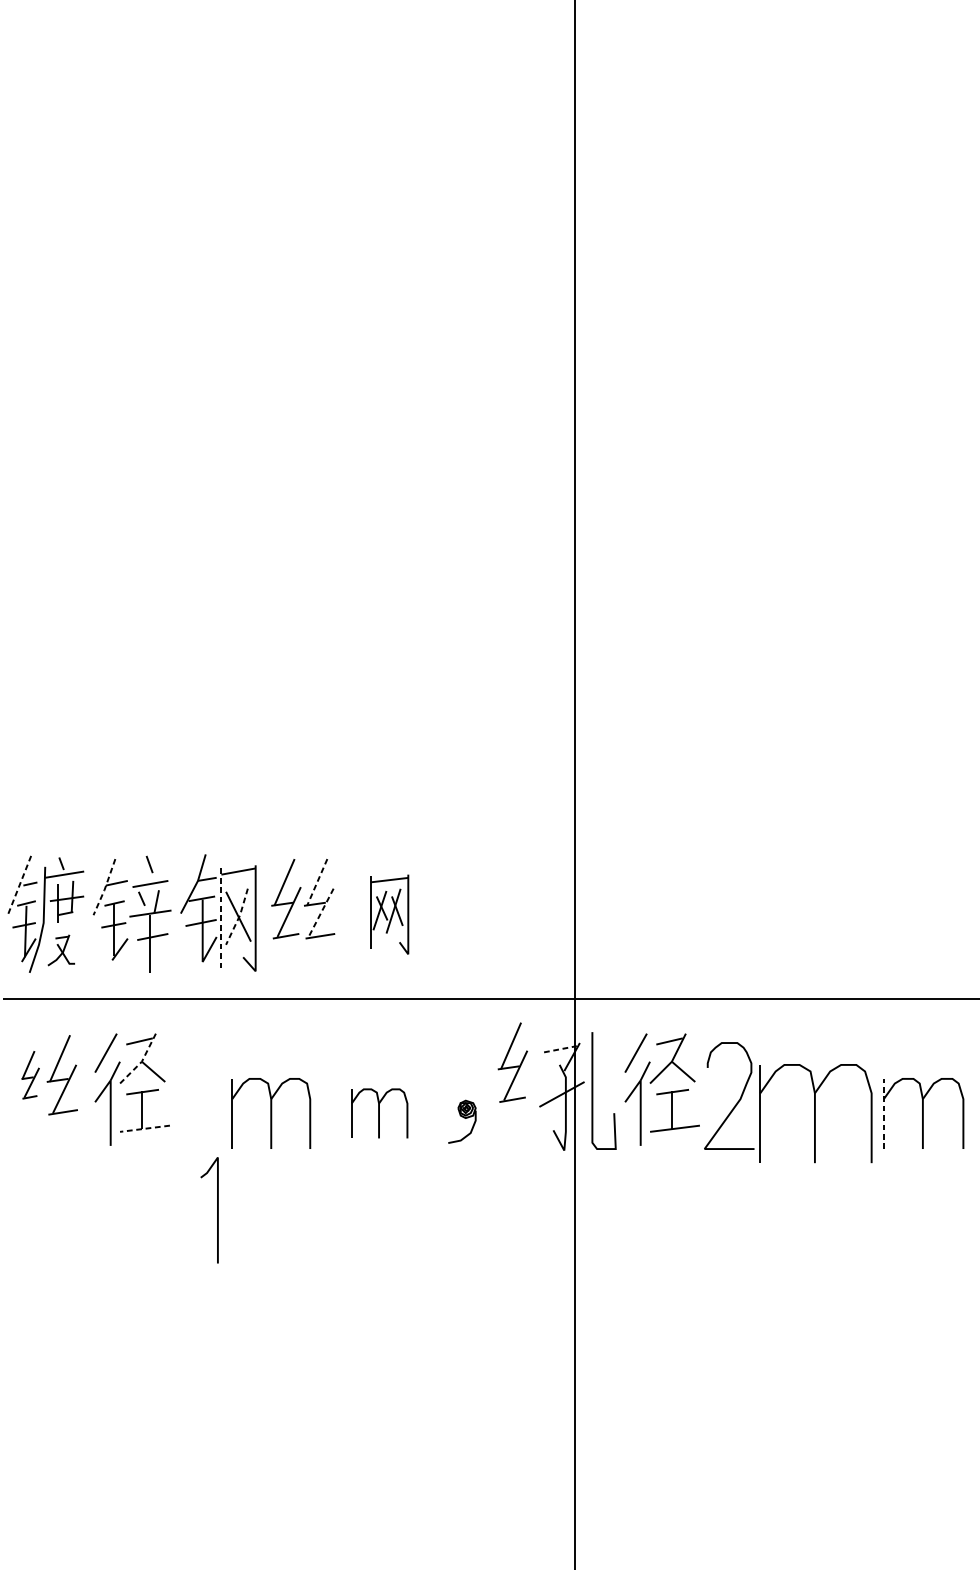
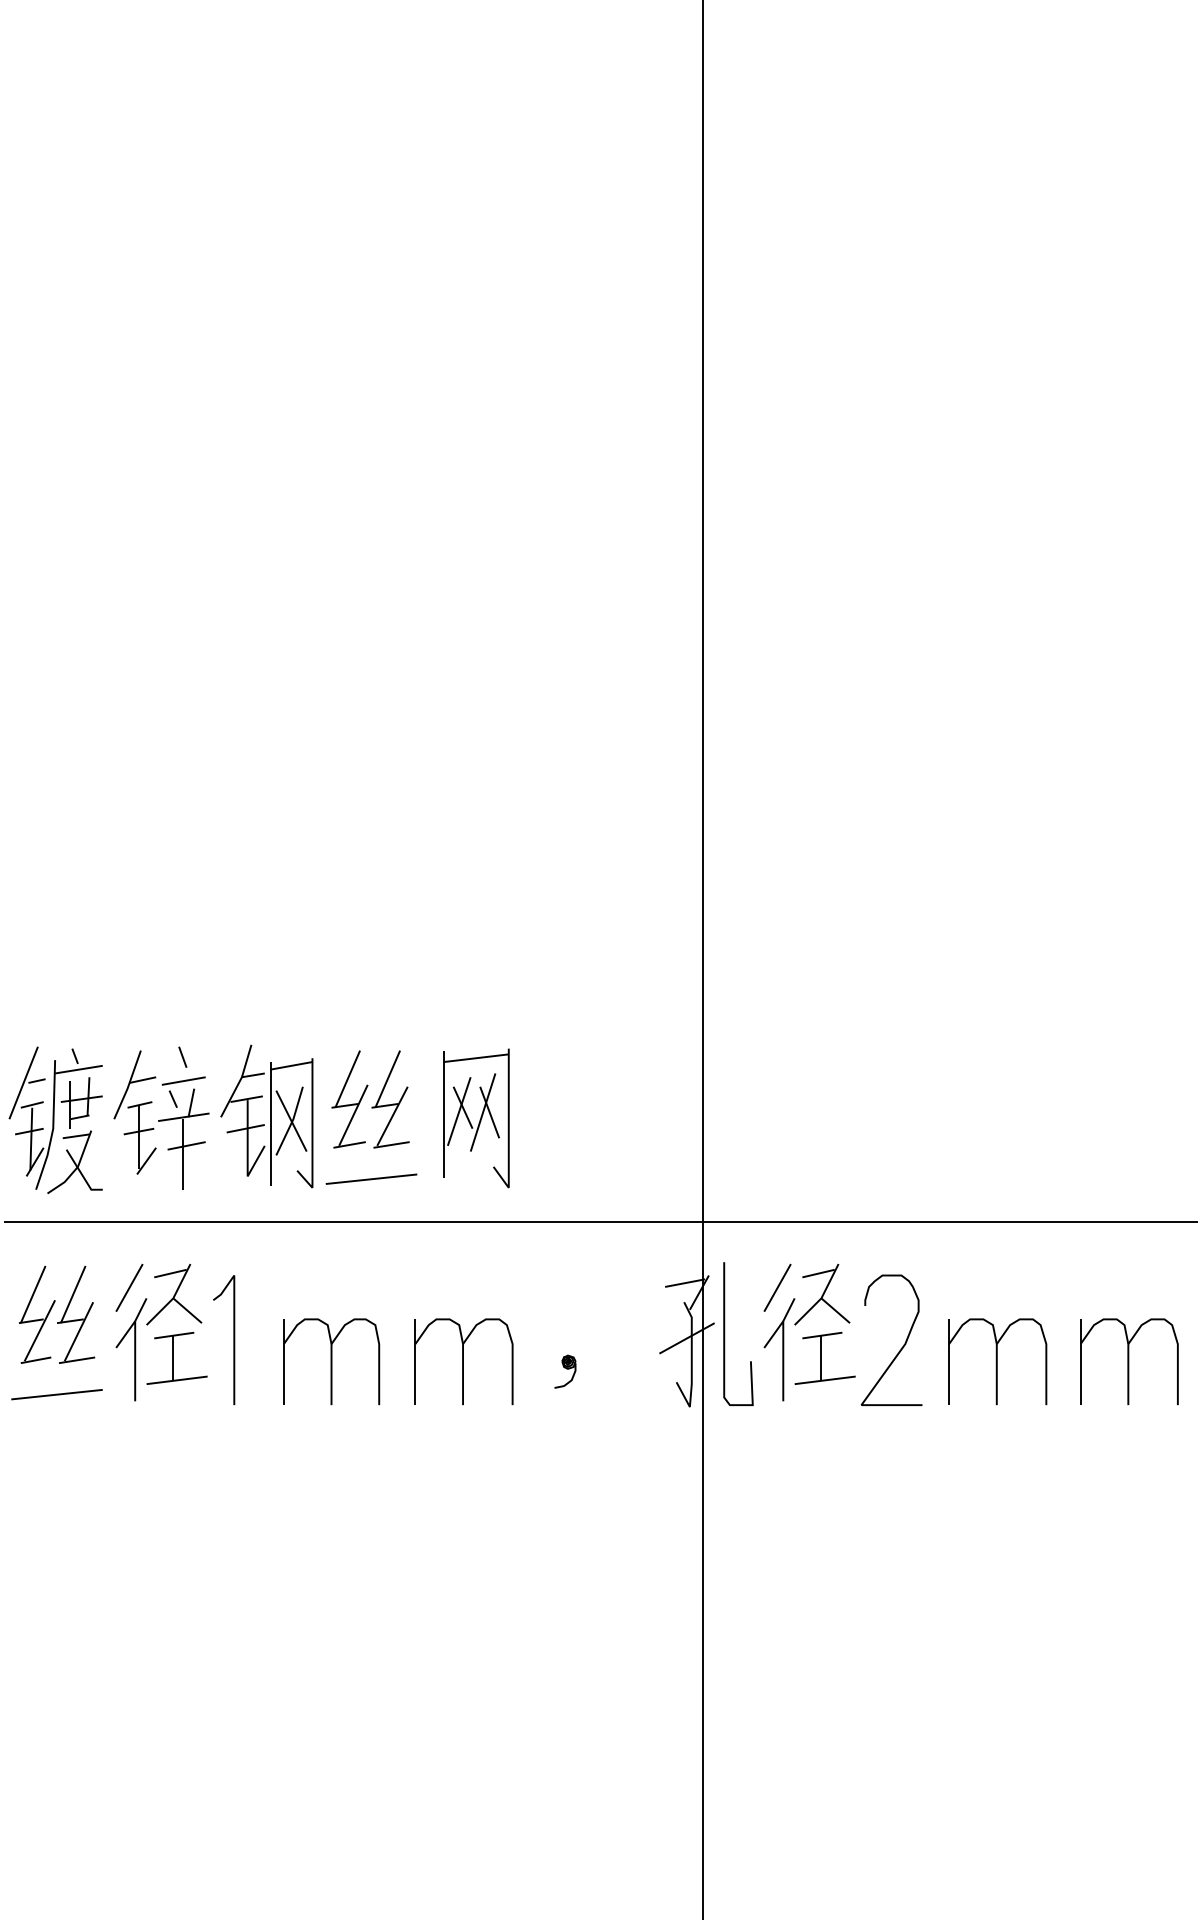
line: (317, 882) -> (387, 1079), dashed -> solid
line: (19, 885) -> (23, 1082), dashed -> solid
line: (105, 887) -> (128, 1085), dashed -> solid
line: (321, 912) -> (392, 1116), dashed -> solid
part: (389, 914) -> (476, 1118), size x1.43
line: (239, 917) -> (292, 1121), dashed -> solid
line: (221, 918) -> (270, 1123), dashed -> solid
part: (61, 949) -> (74, 1161), size x1.67
line: (303, 963) -> (371, 1178), added
line: (560, 1049) -> (685, 1283), dashed -> solid
line: (142, 1061) -> (173, 1298), dashed -> solid
part: (512, 1062) -> (626, 1299), removed
part: (29, 1074) -> (36, 1314), size x1.67
part: (379, 1113) -> (463, 1361), size x1.43
part: (815, 1113) -> (997, 1361), size x0.71
line: (883, 1114) -> (1080, 1362), dashed -> solid
part: (462, 1121) -> (565, 1371), size x0.62
line: (145, 1128) -> (177, 1380), dashed -> solid
line: (46, 1140) -> (56, 1394), added
line: (217, 1210) -> (233, 1340), moved

